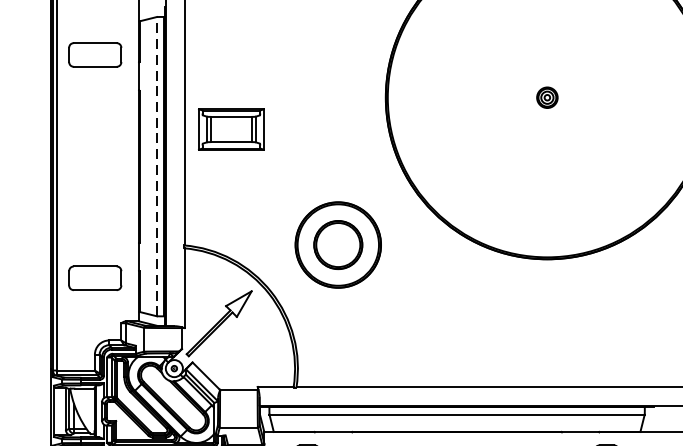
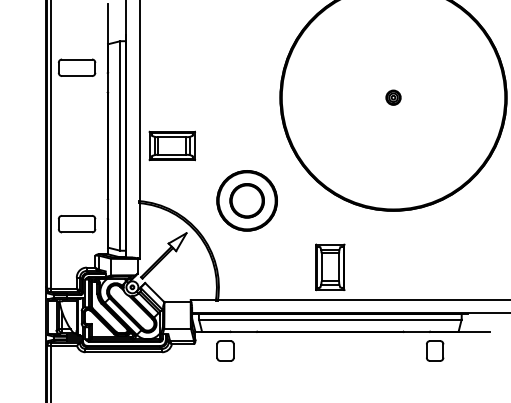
part: (230, 128) -> (171, 145), moved
line: (157, 165) -> (120, 145), dashed -> solid
part: (457, 340) -> (330, 267), added

